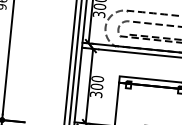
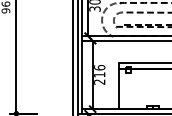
text: (96, 86) -> (99, 74), 300 -> 216

